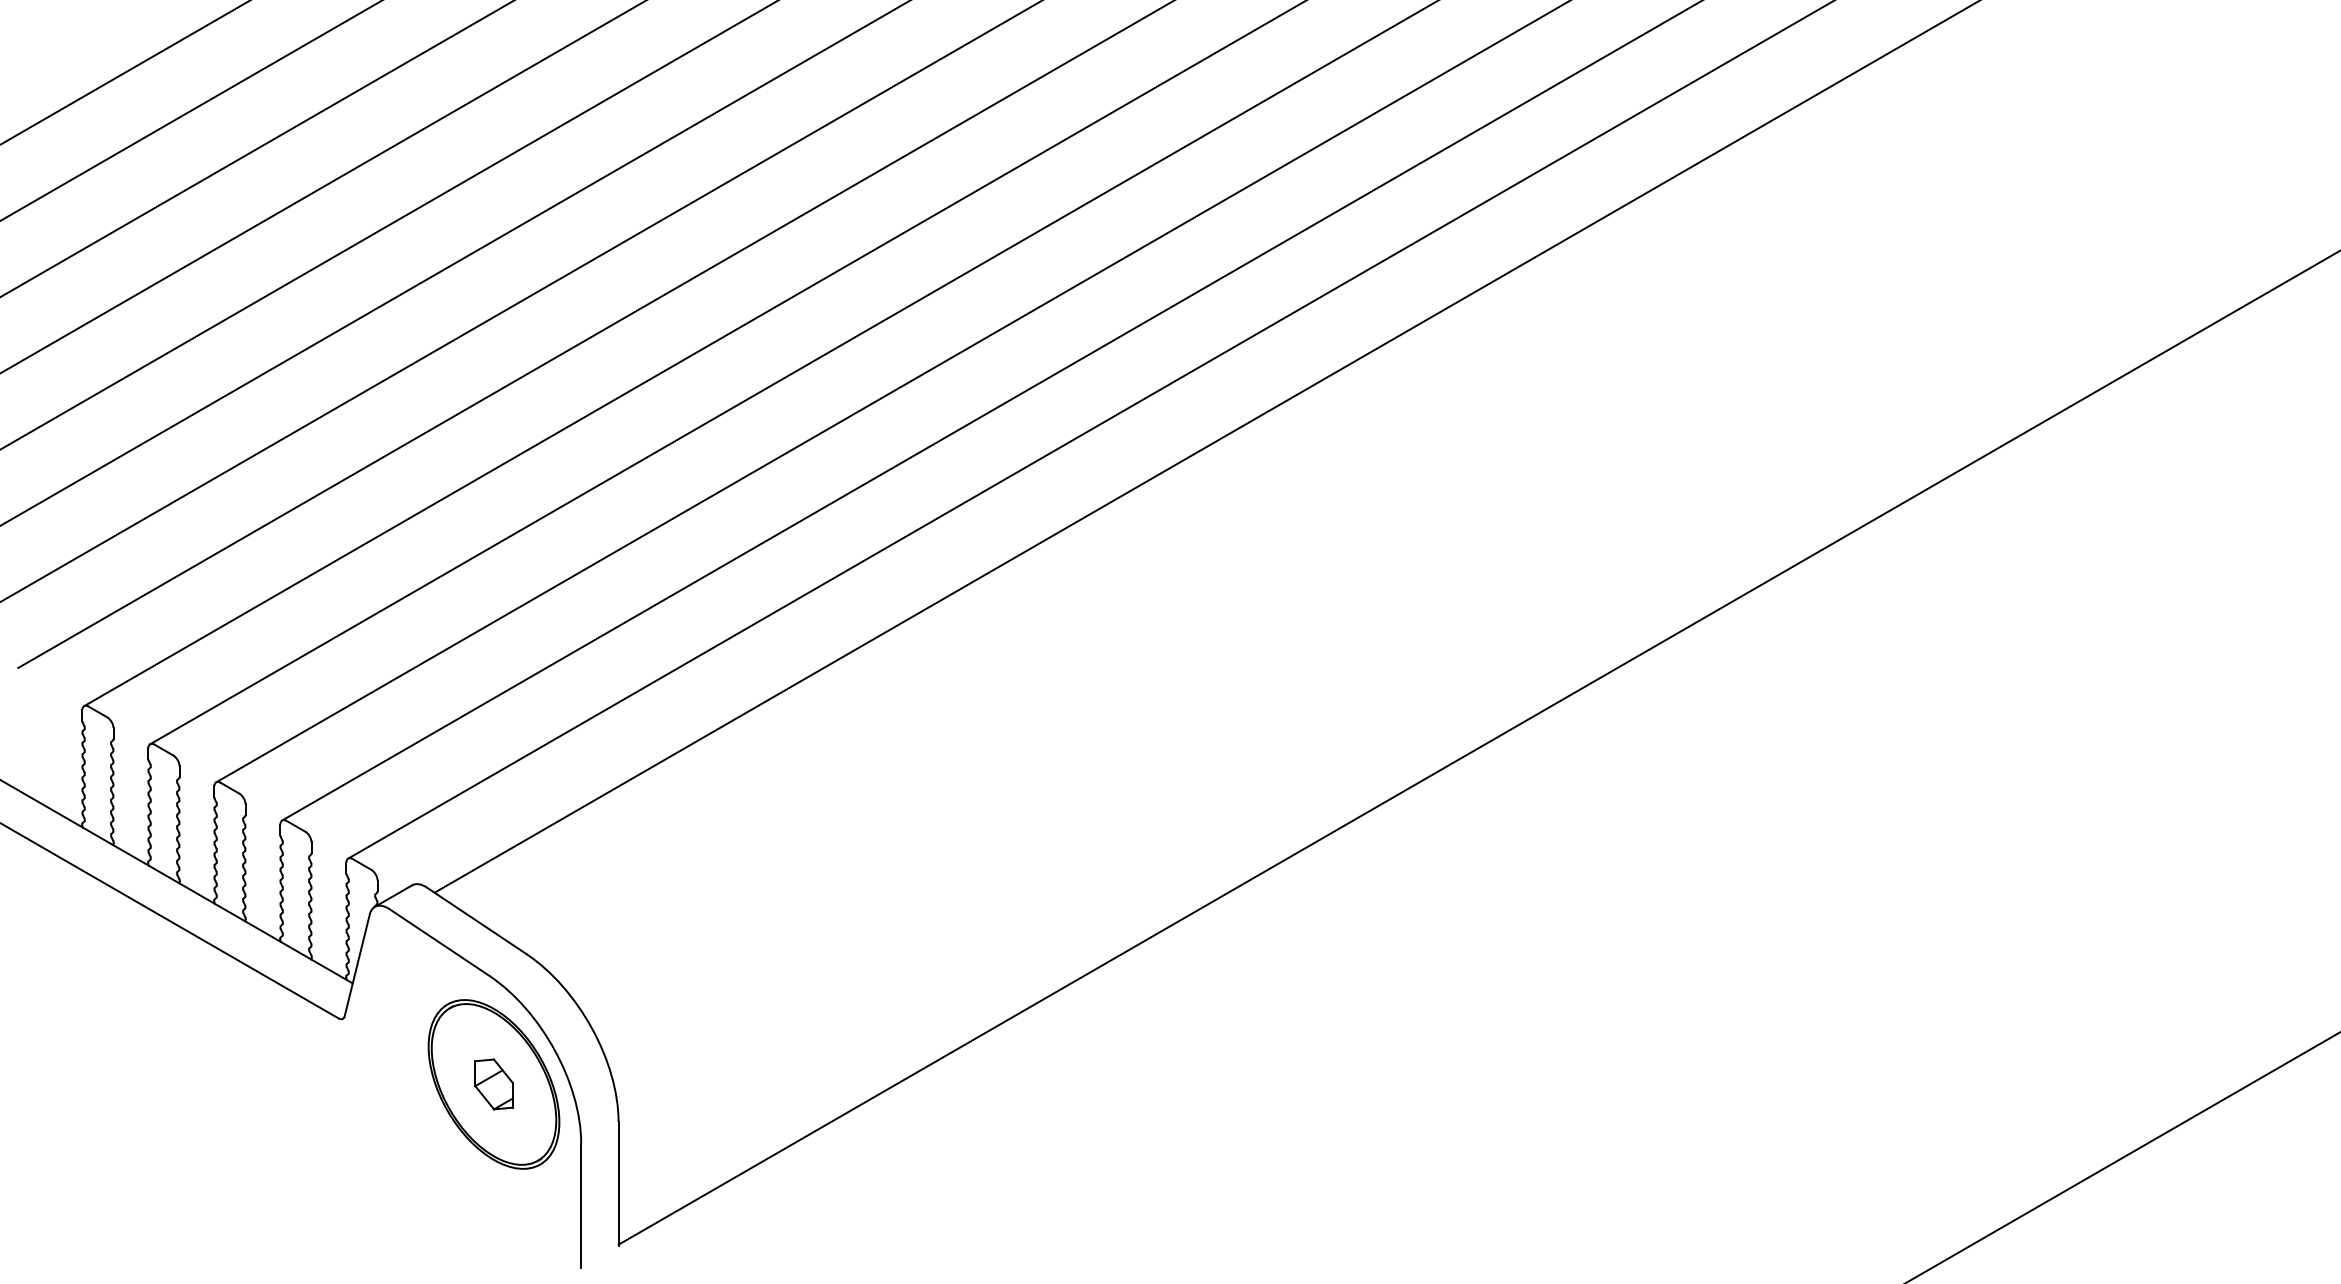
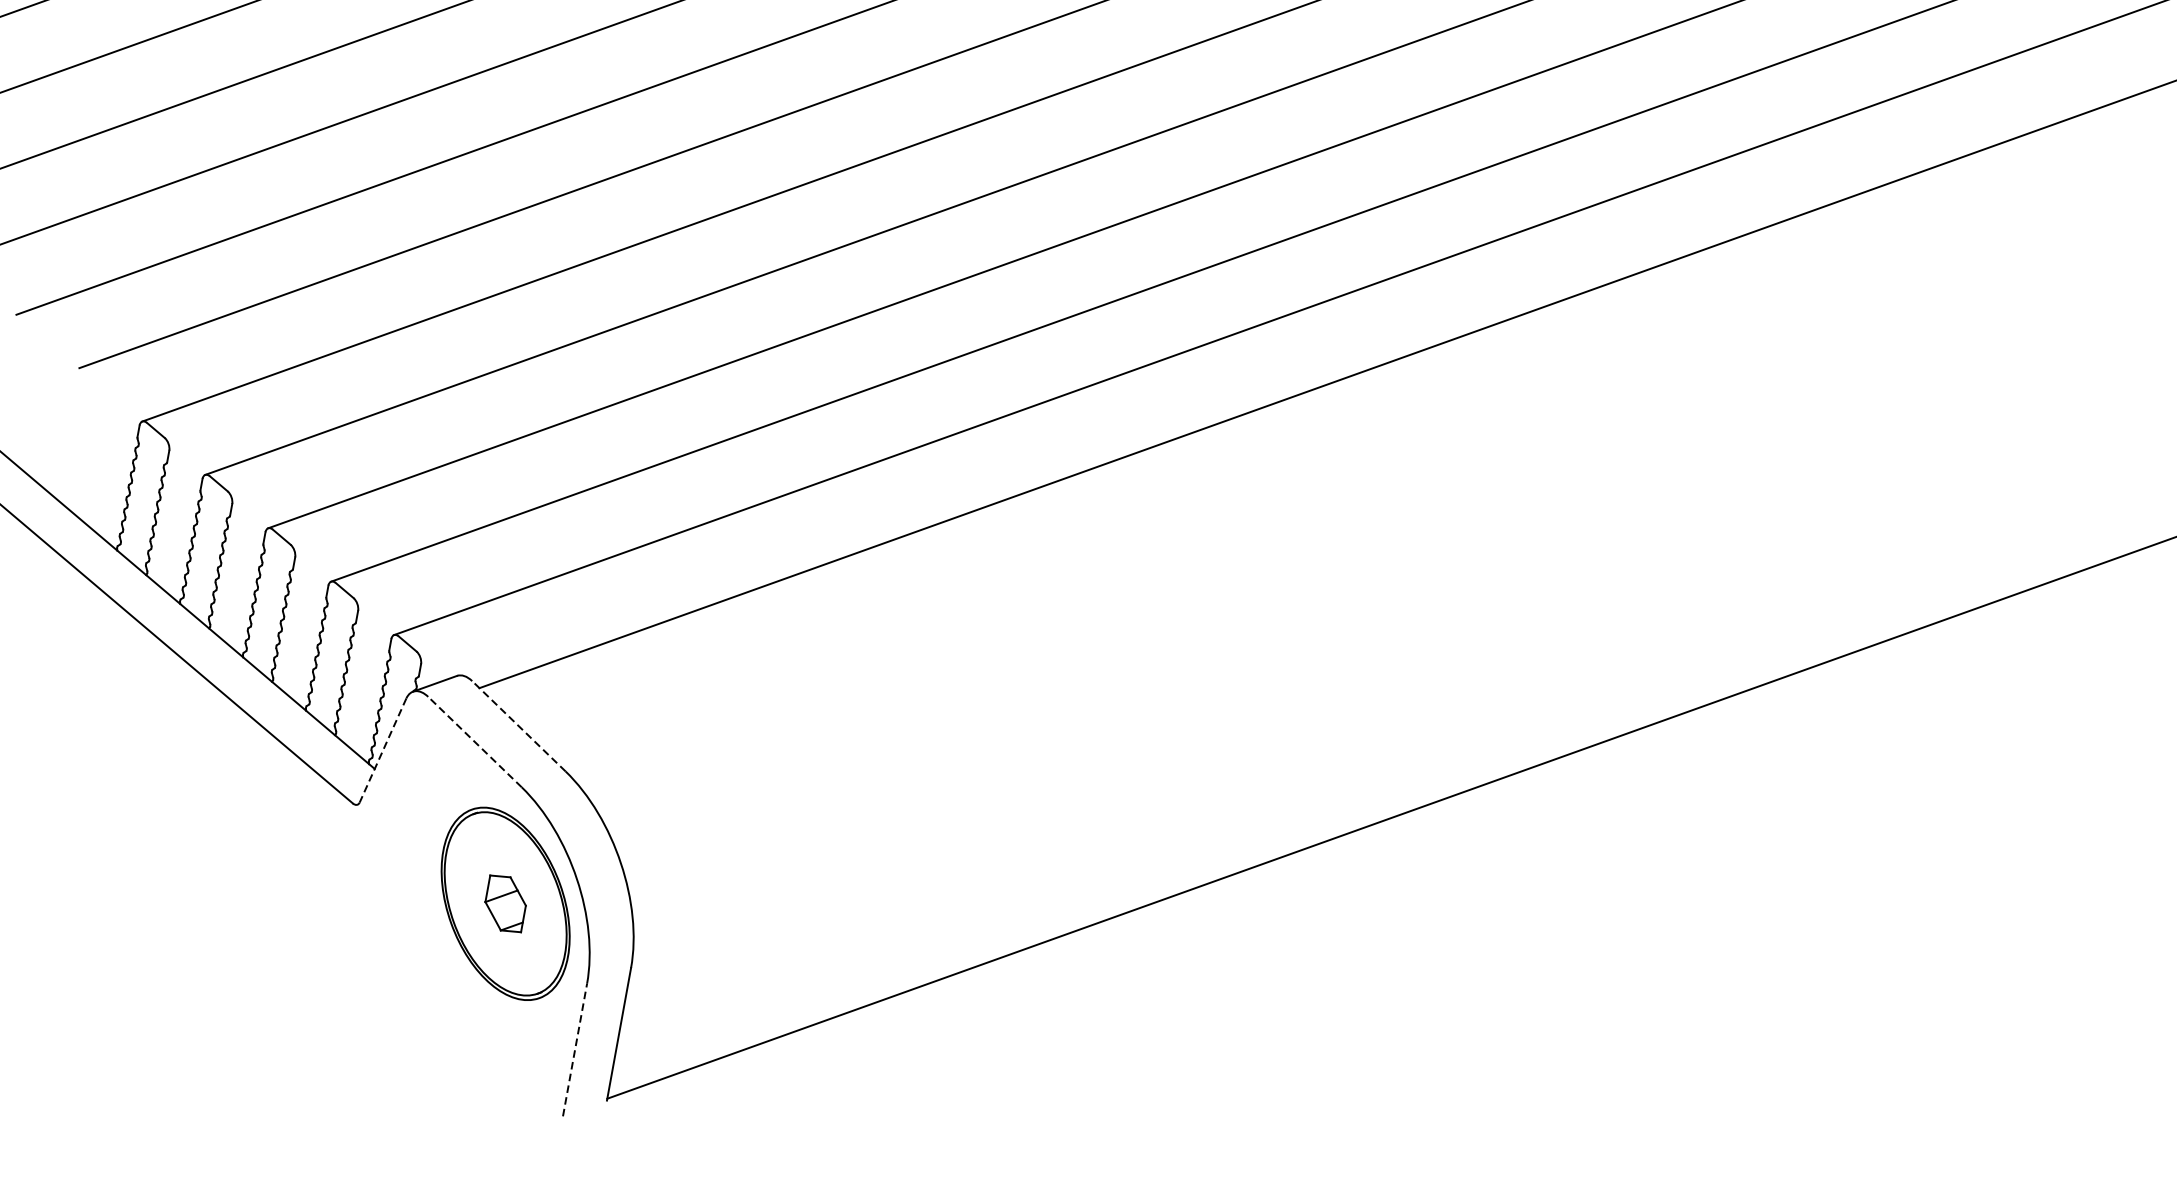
line: (476, 920) -> (518, 725), solid -> dashed
line: (439, 942) -> (475, 742), solid -> dashed
line: (357, 965) -> (383, 750), solid -> dashed
line: (581, 1205) -> (575, 1049), solid -> dashed

